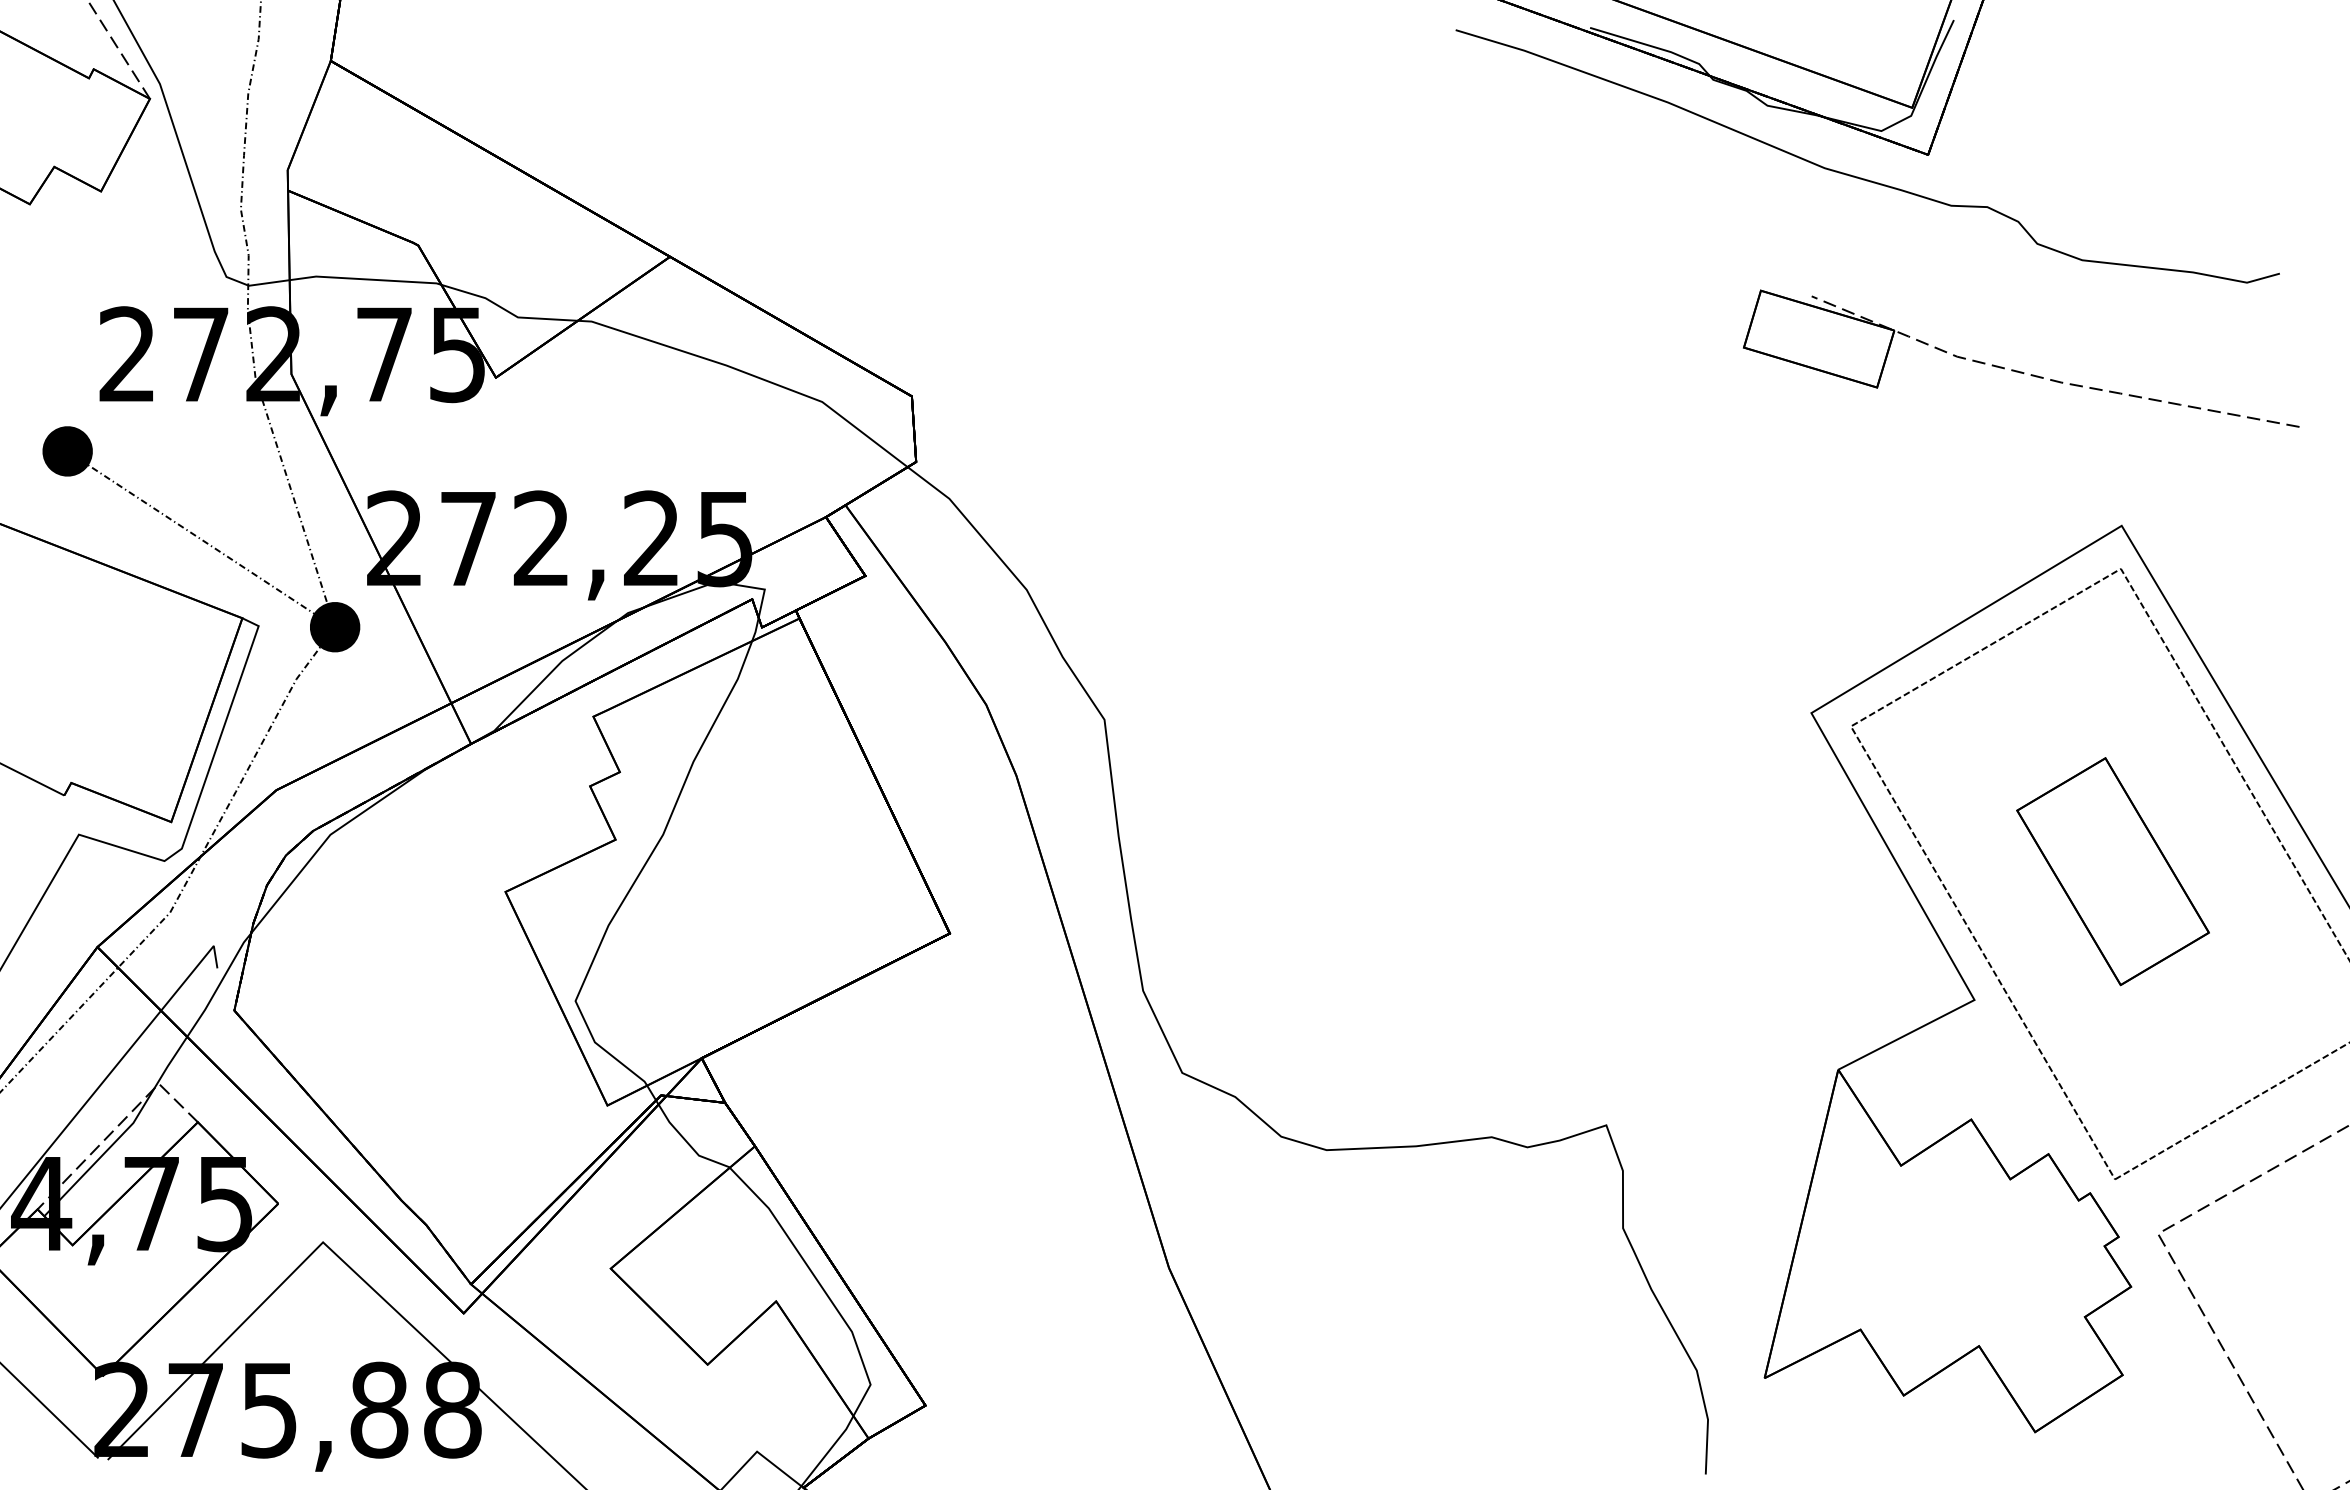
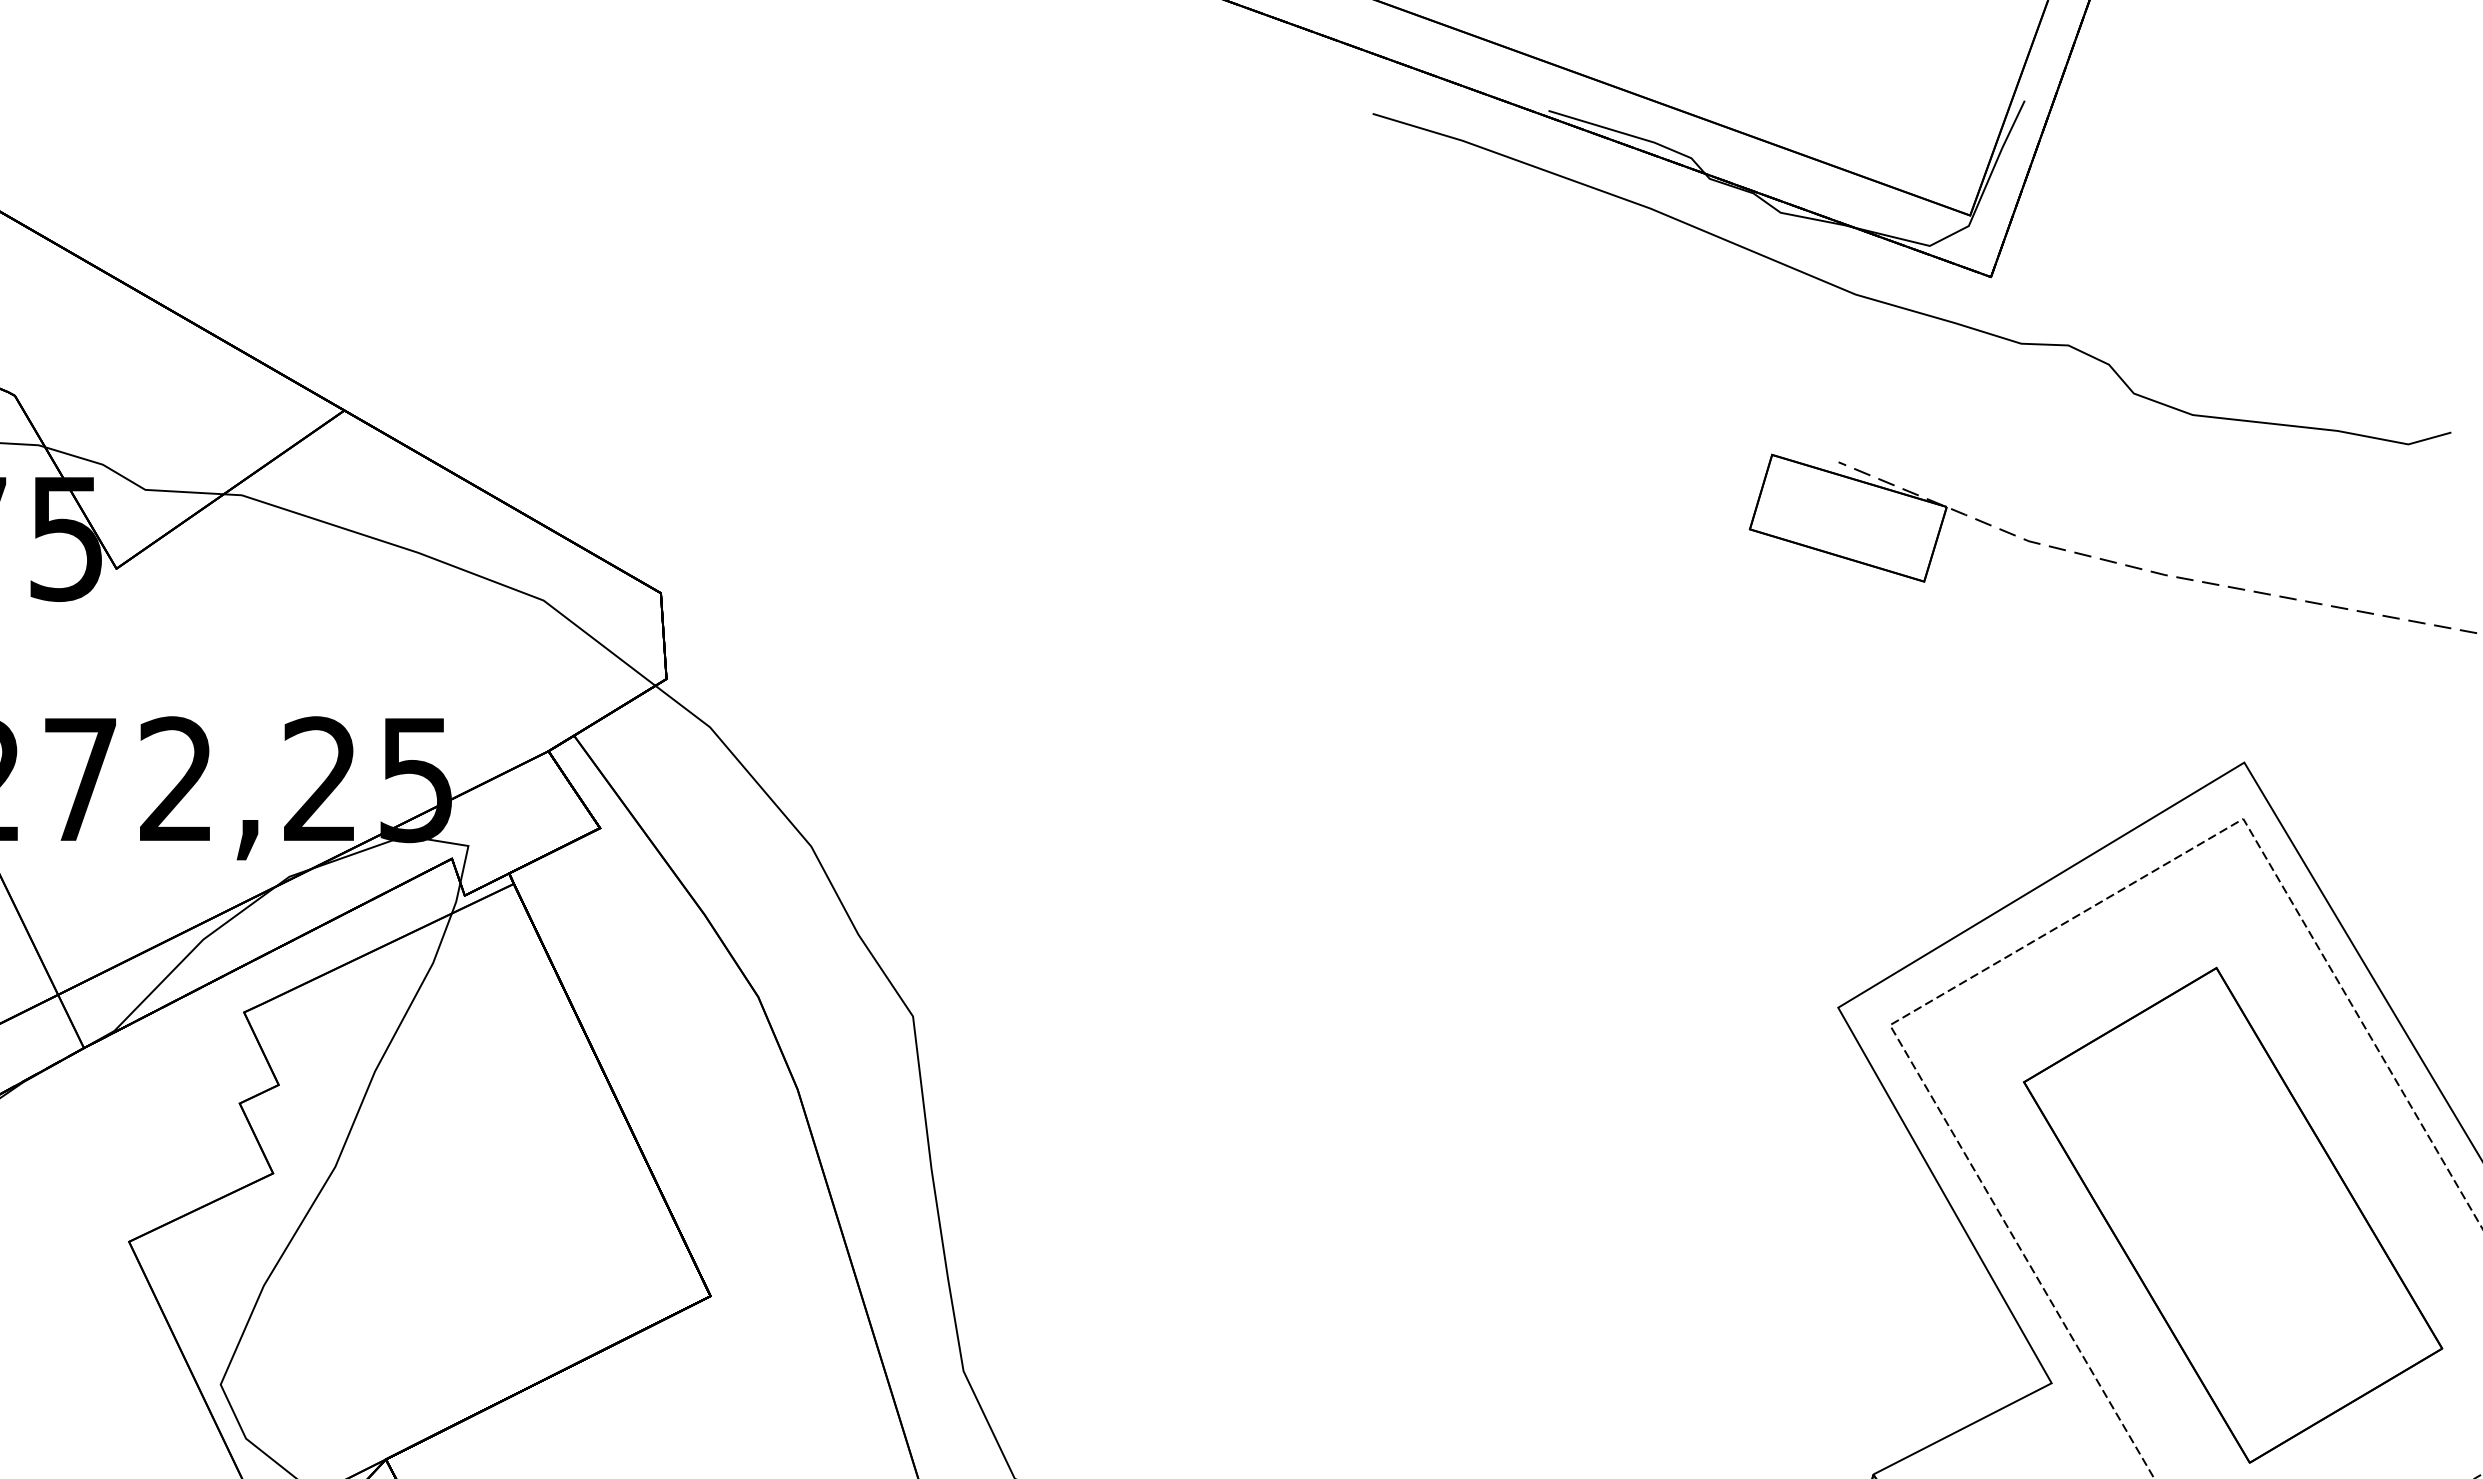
part: (2112, 871) -> (2232, 1215), size x1.67

